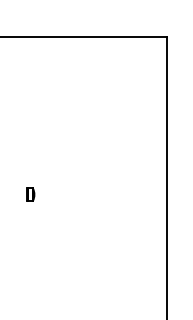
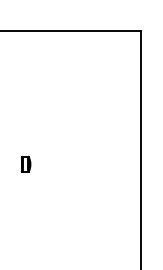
part: (30, 194) -> (25, 164), size x1.43

